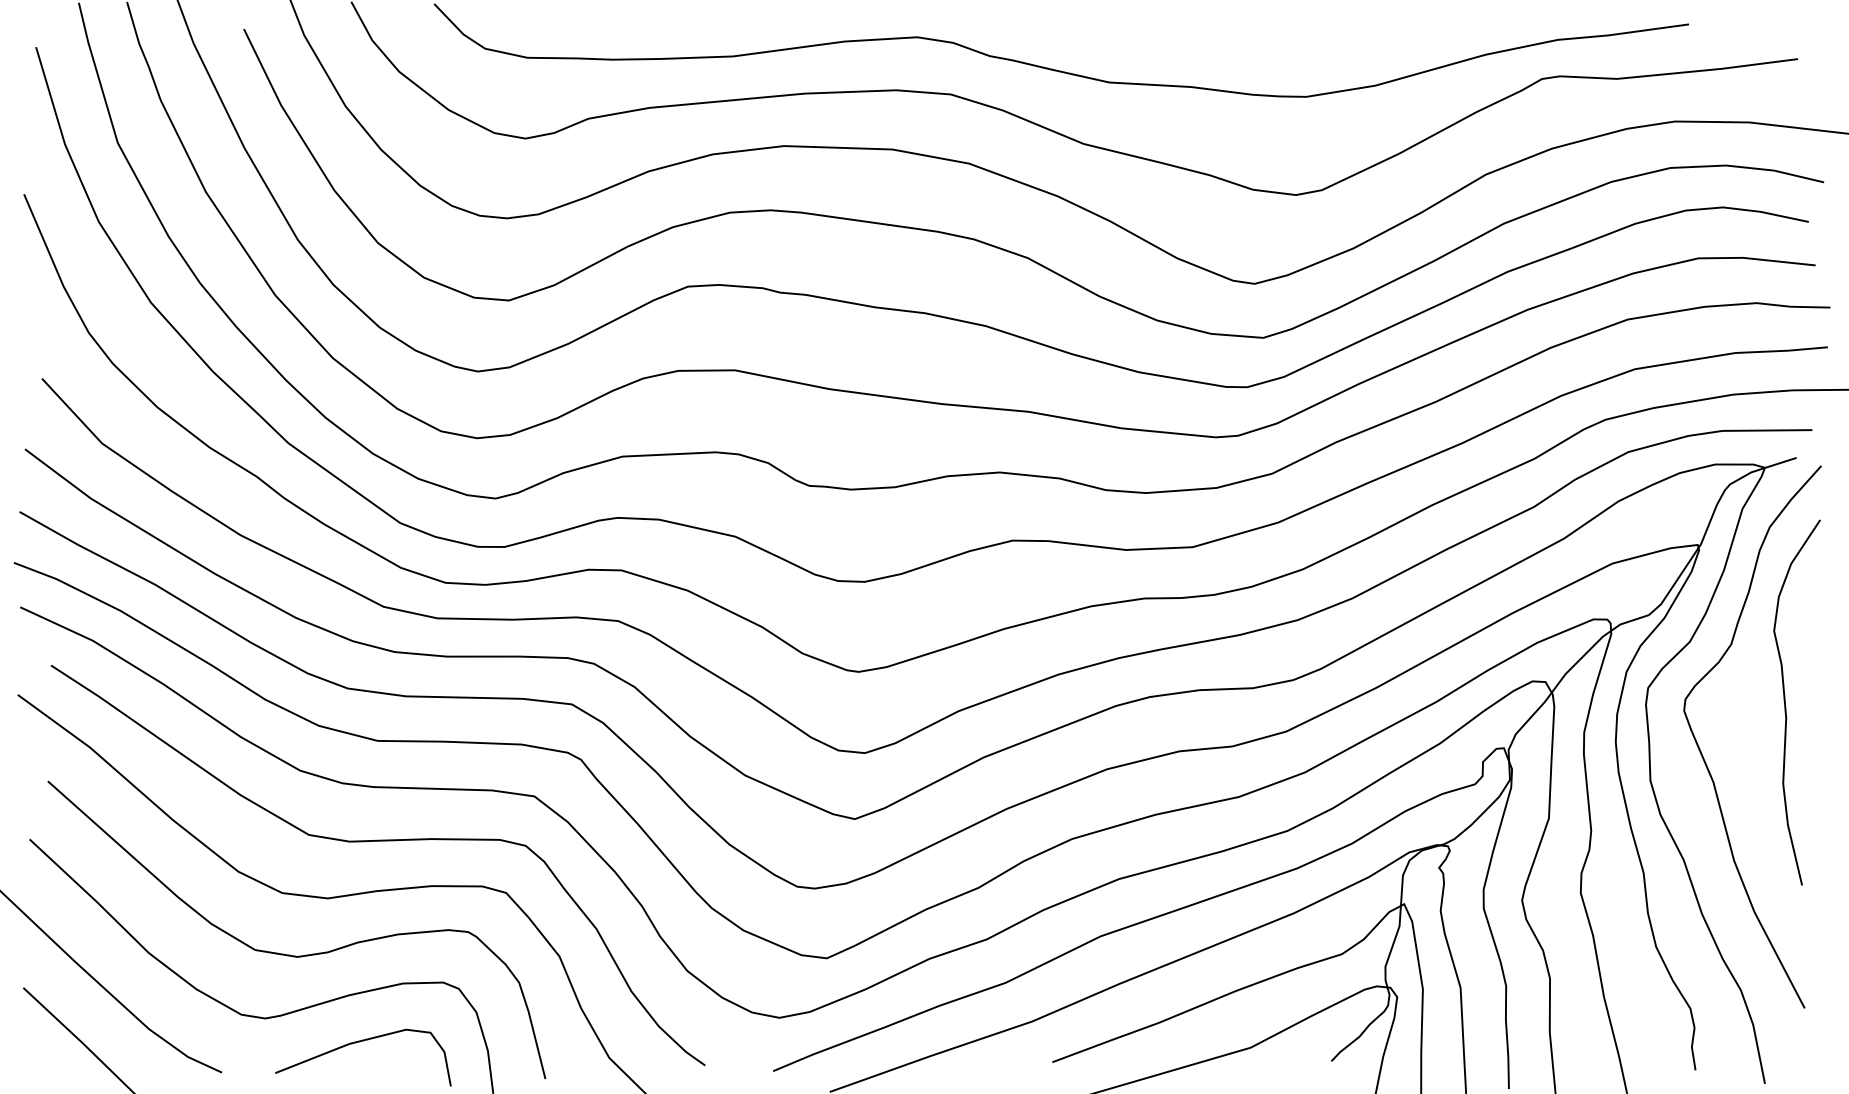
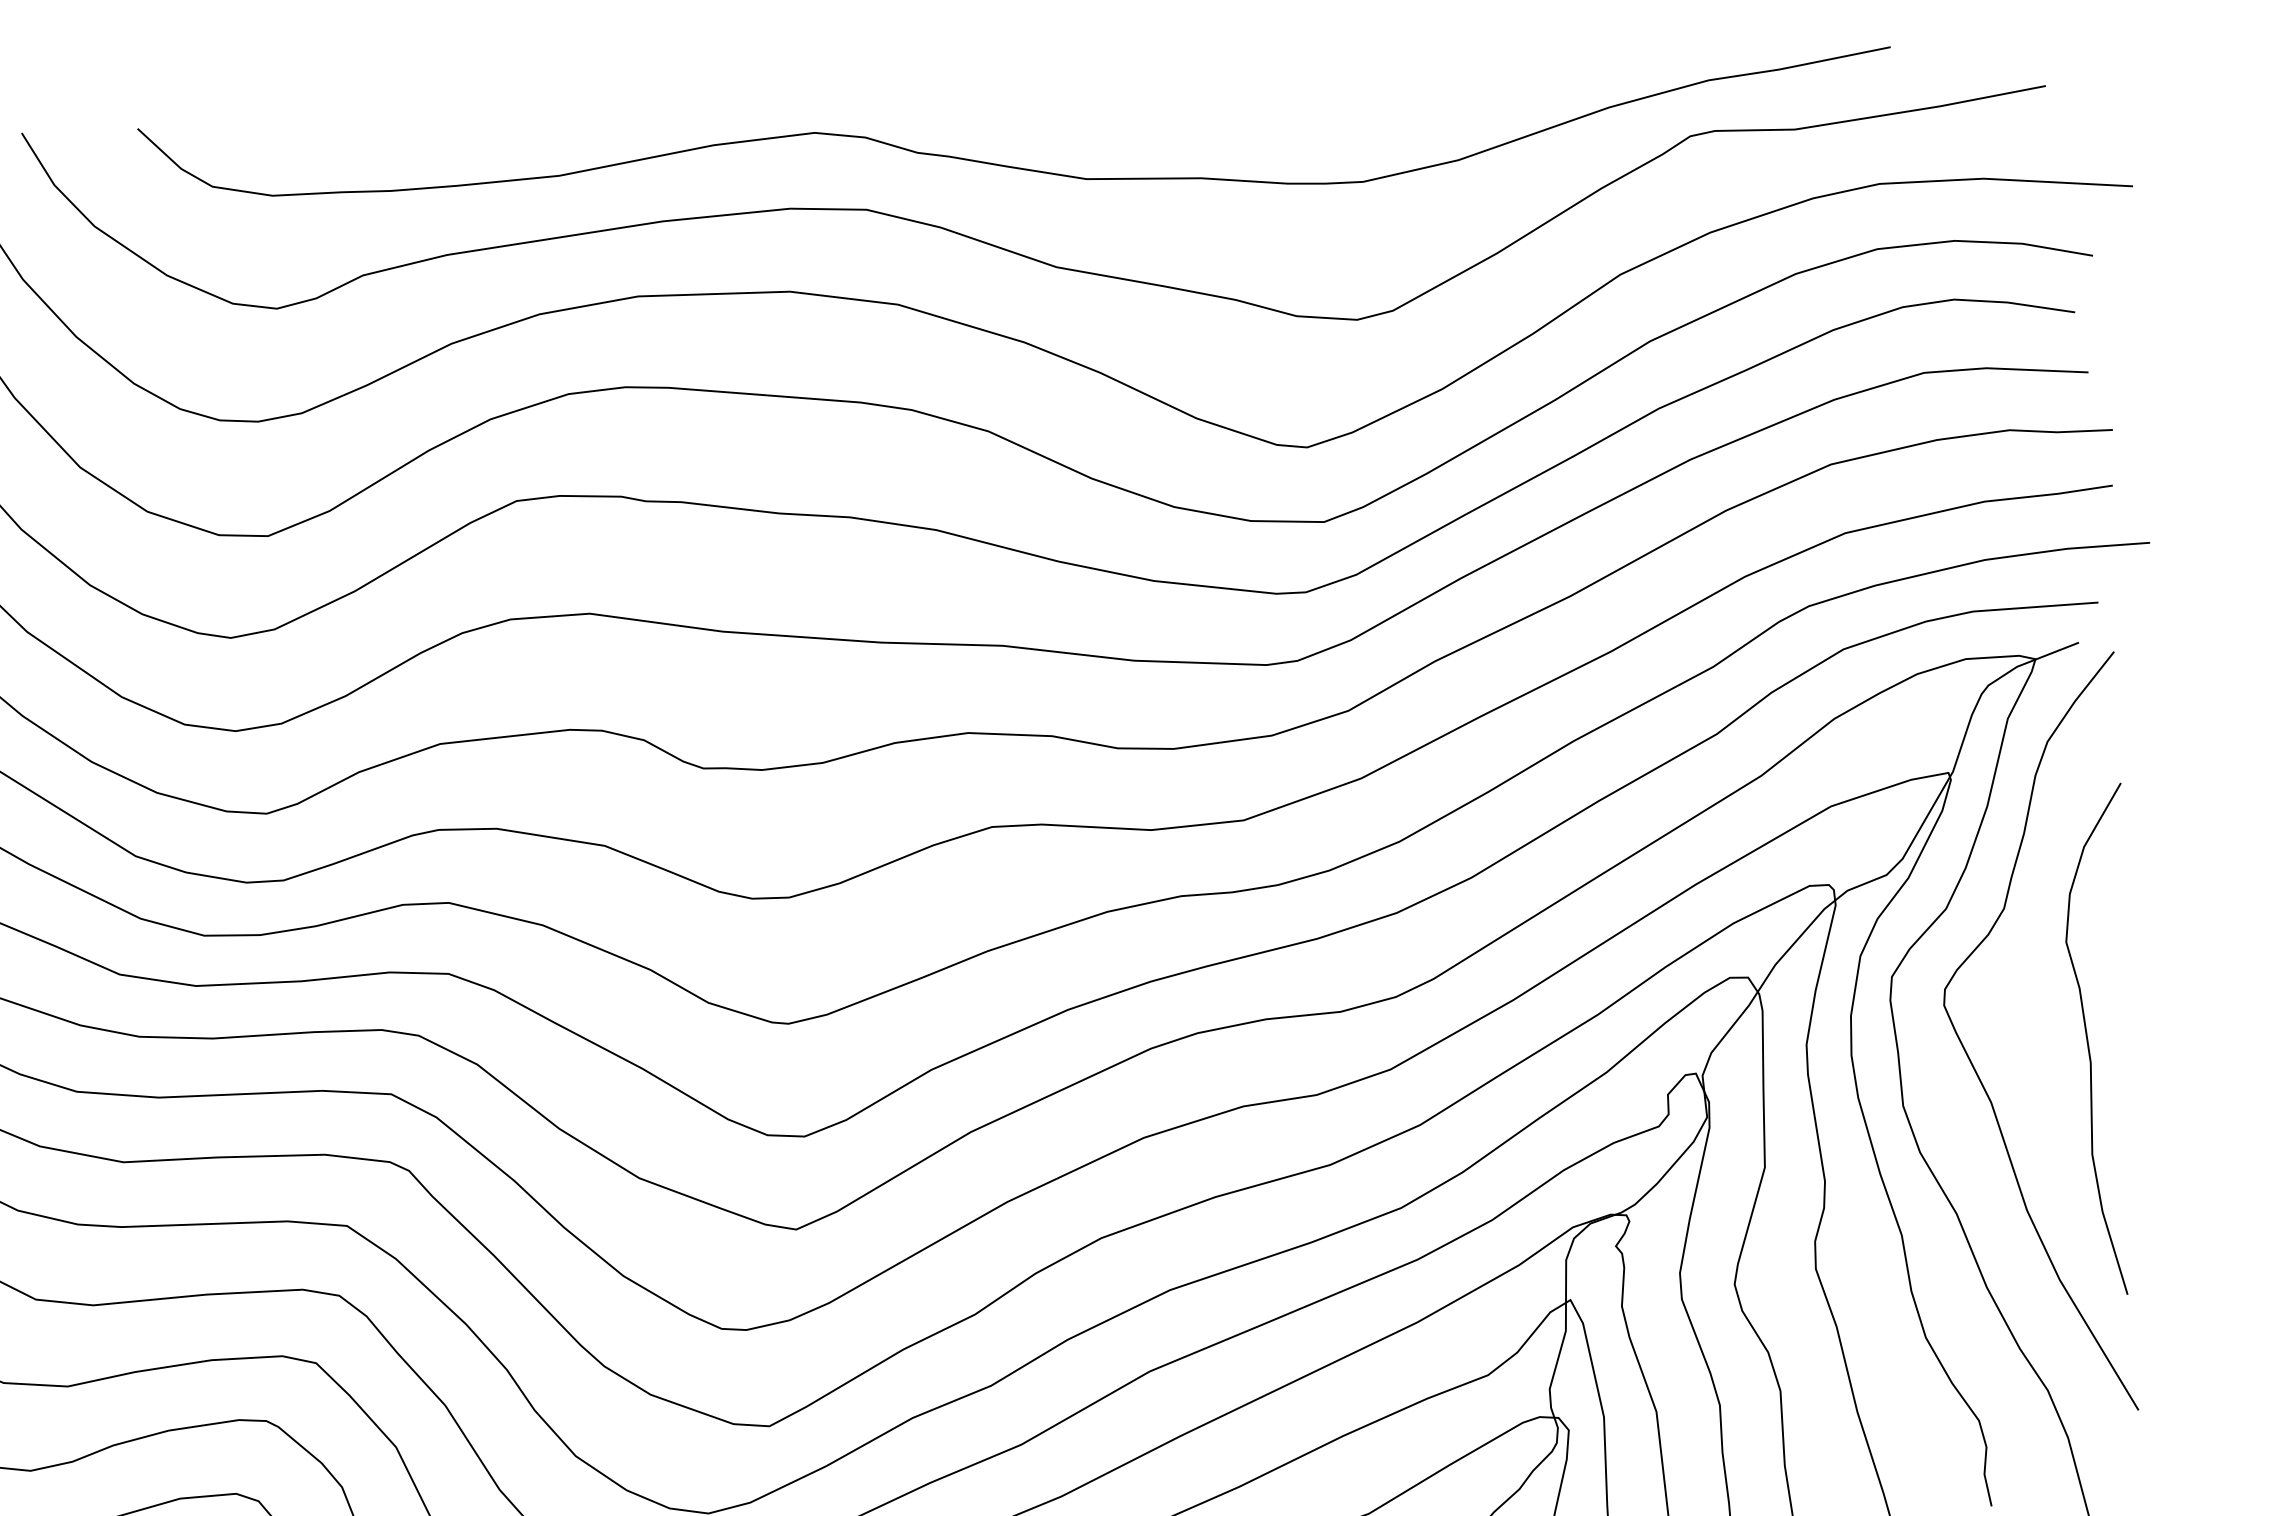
curve: (1786, 706) -> (2090, 1046), moved

